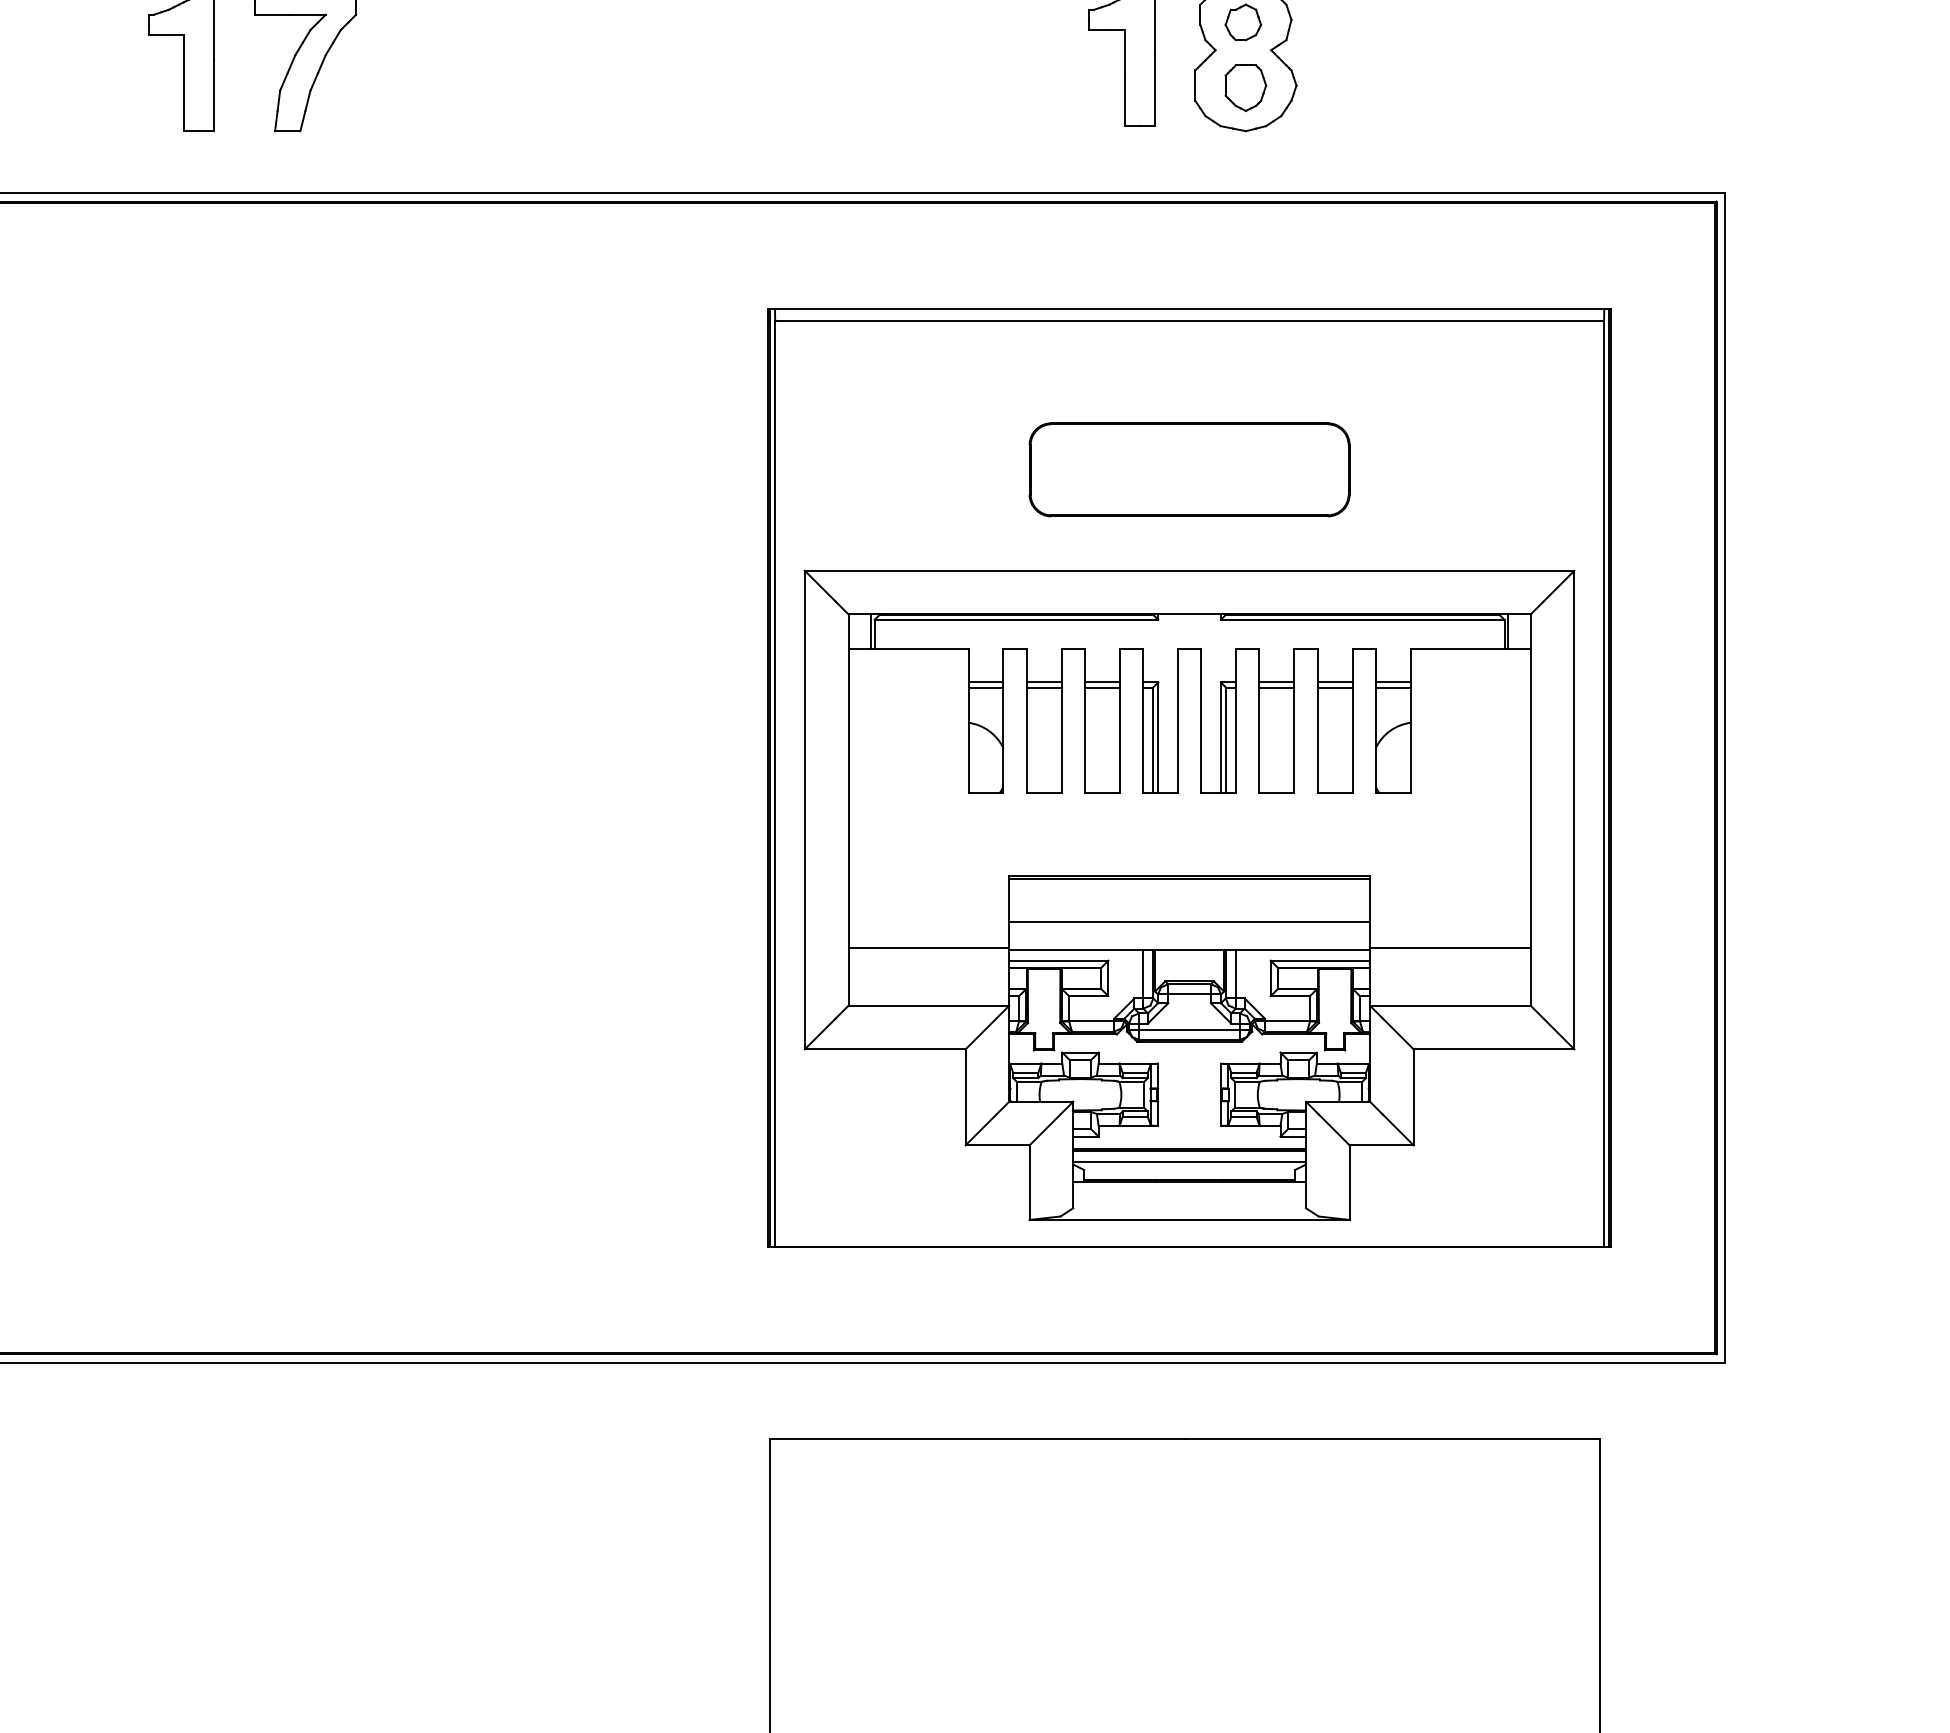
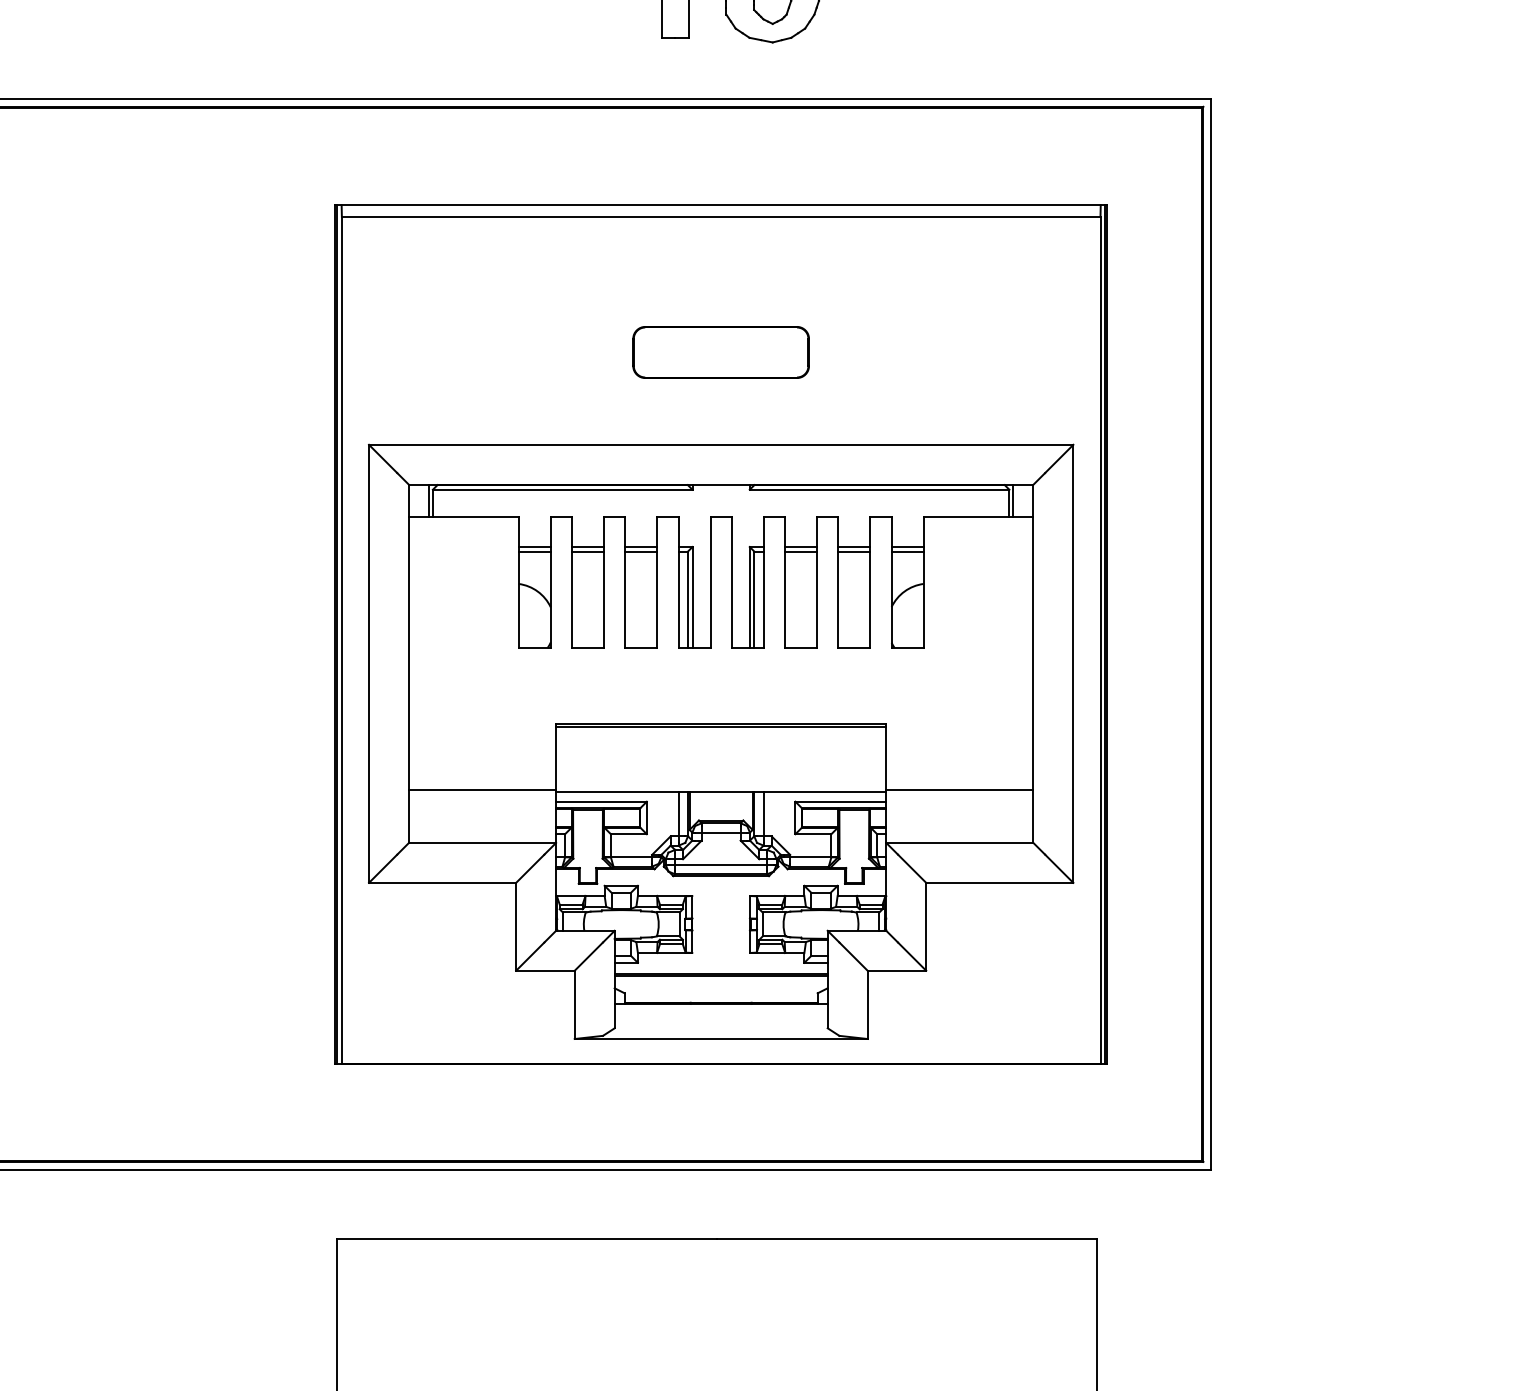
part: (1189, 469) -> (721, 352), size x0.6
line: (1189, 922) -> (721, 766), removed
line: (1189, 1161) -> (721, 985), removed

